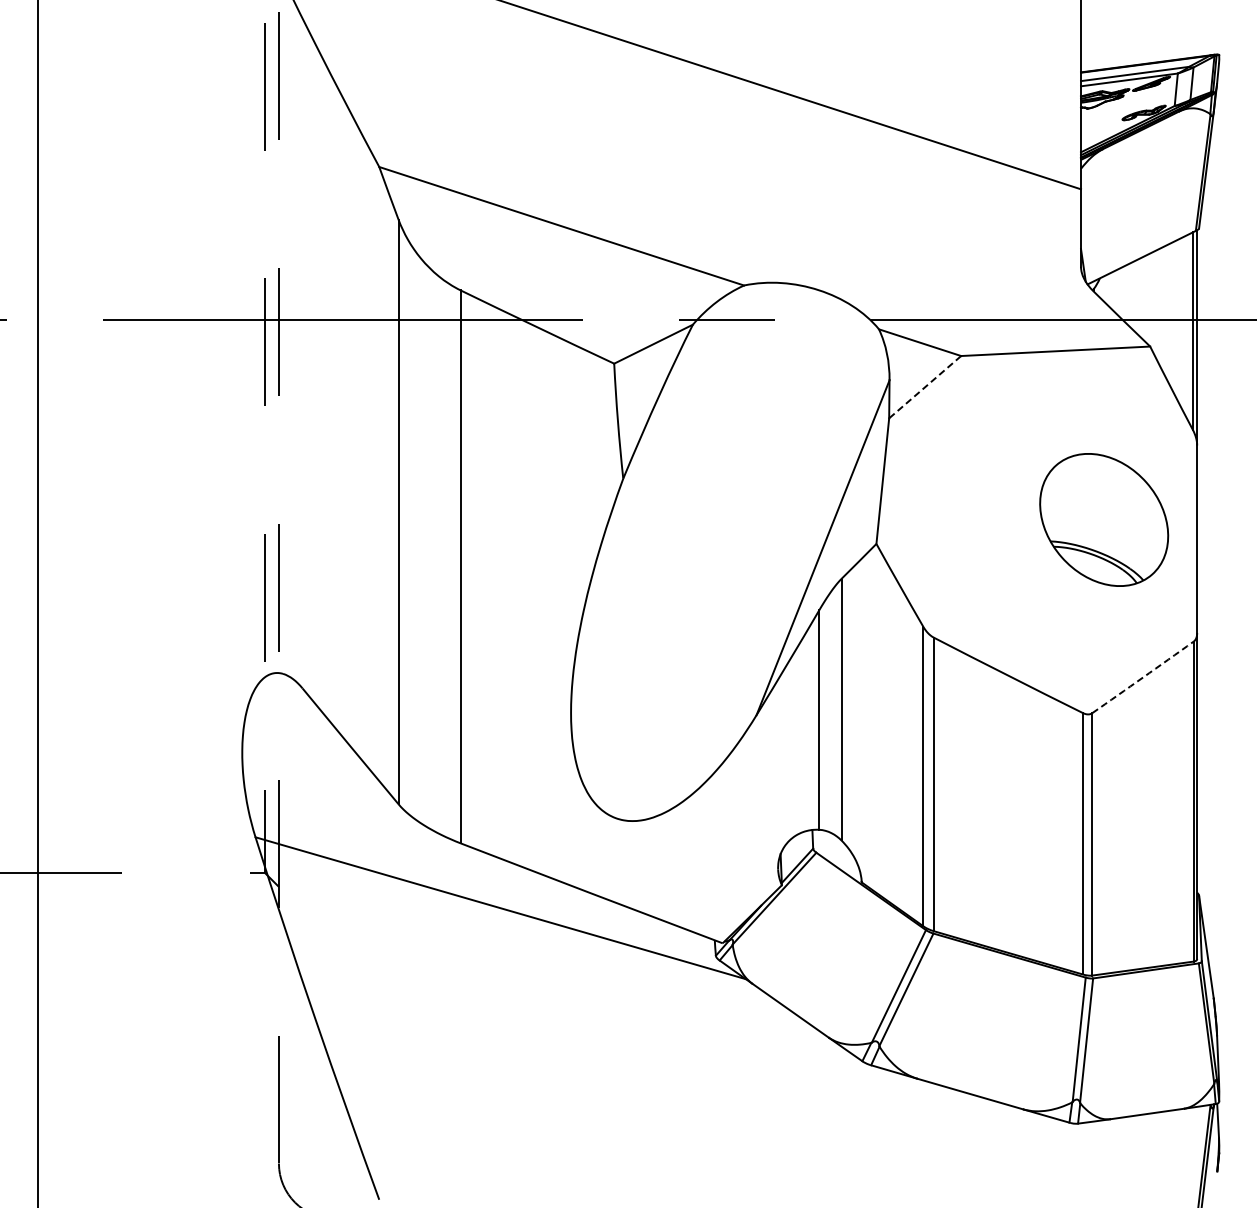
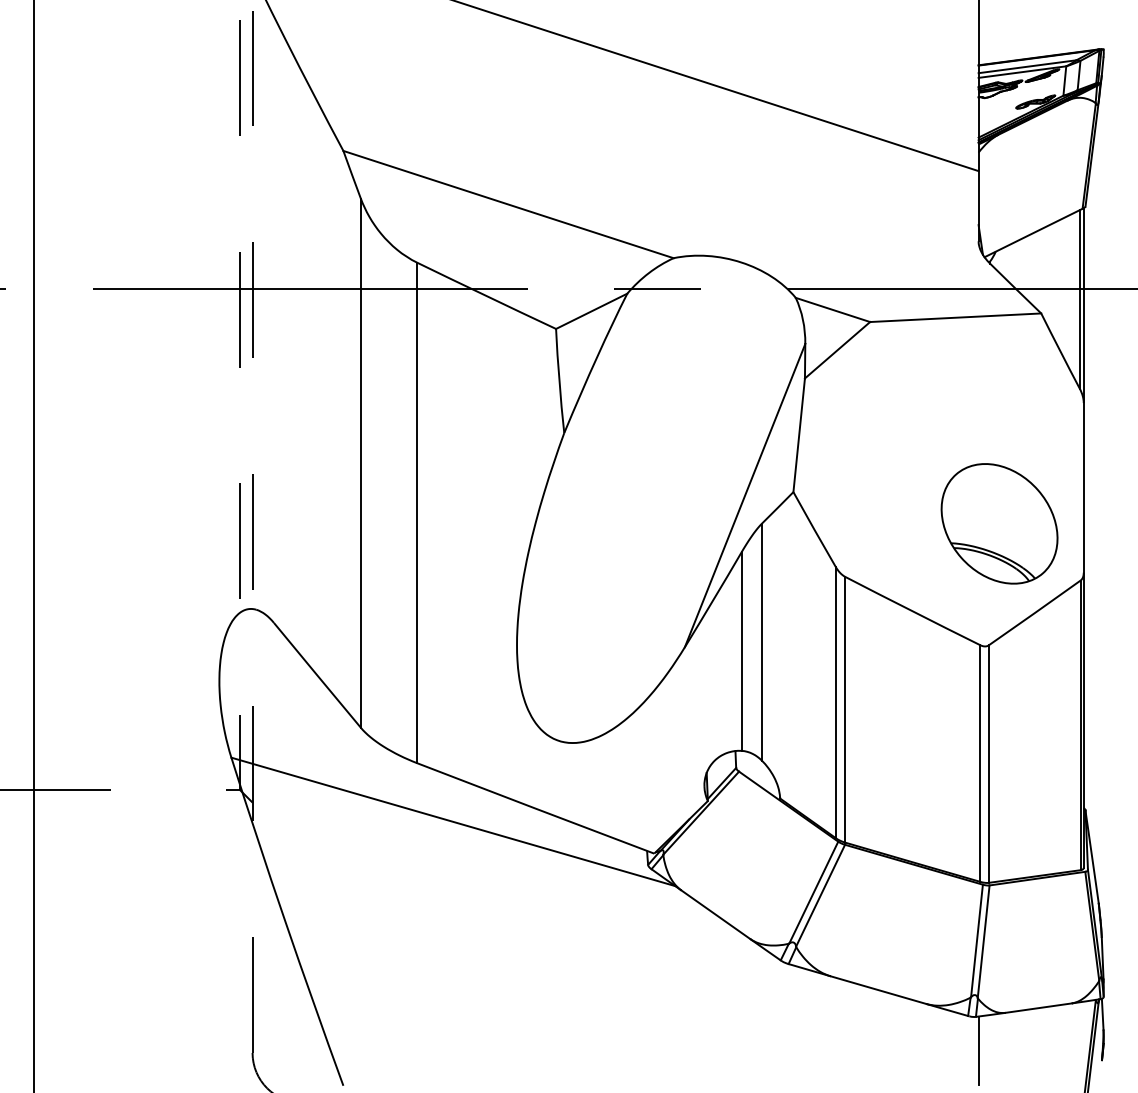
line: (925, 387) -> (837, 350), dashed -> solid
part: (1104, 519) -> (999, 523), moved
arc: (1143, 677) -> (1035, 613), dashed -> solid
line: (1081, 1161) -> (979, 1051), added

